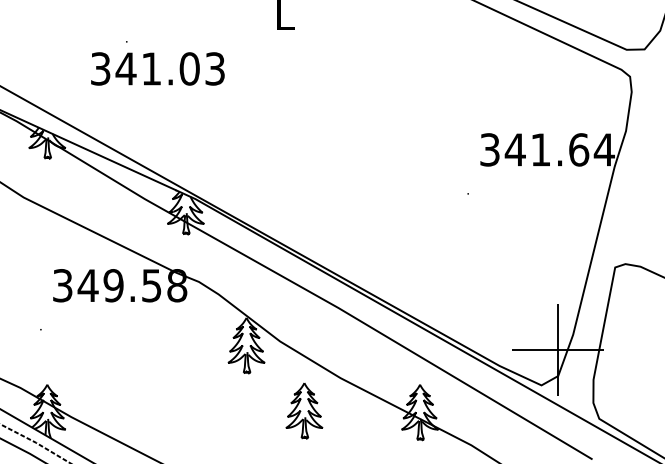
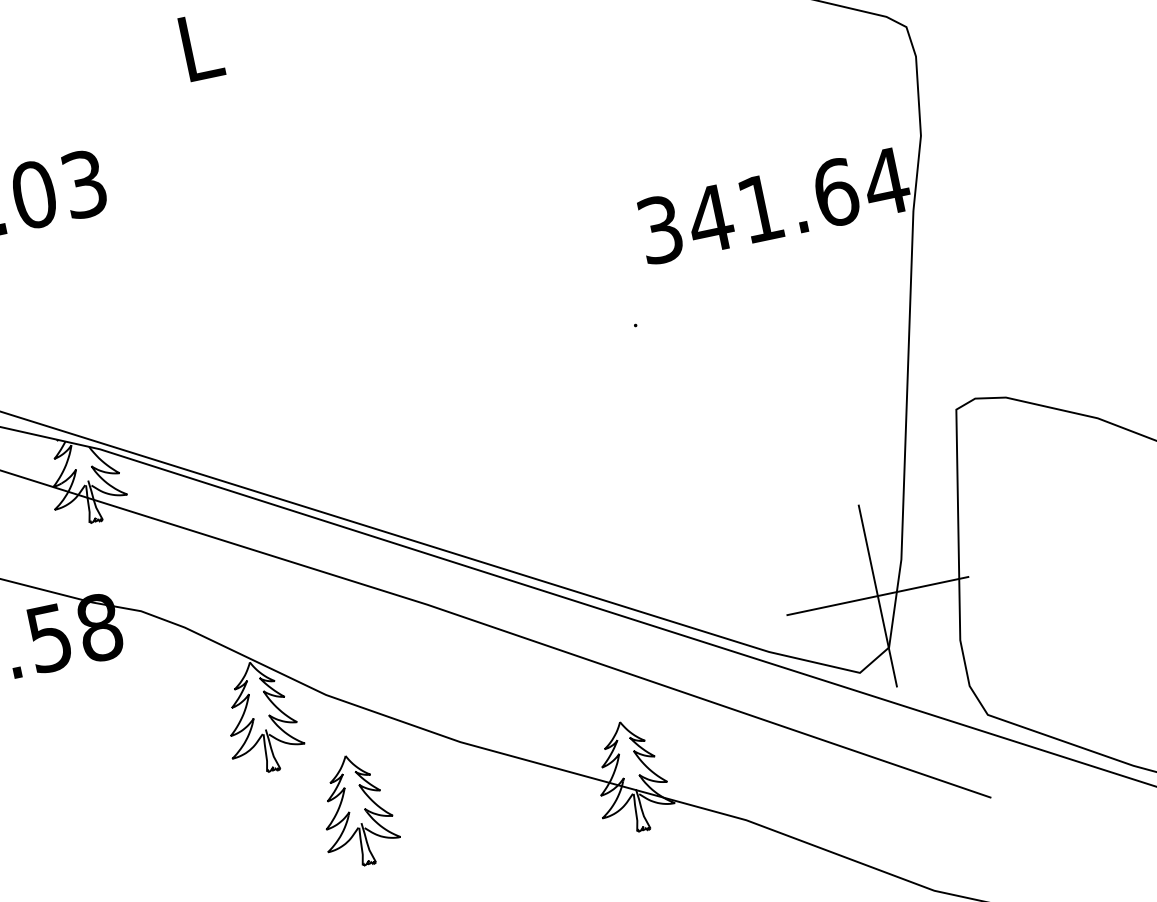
part: (304, 410) -> (357, 810), moved

